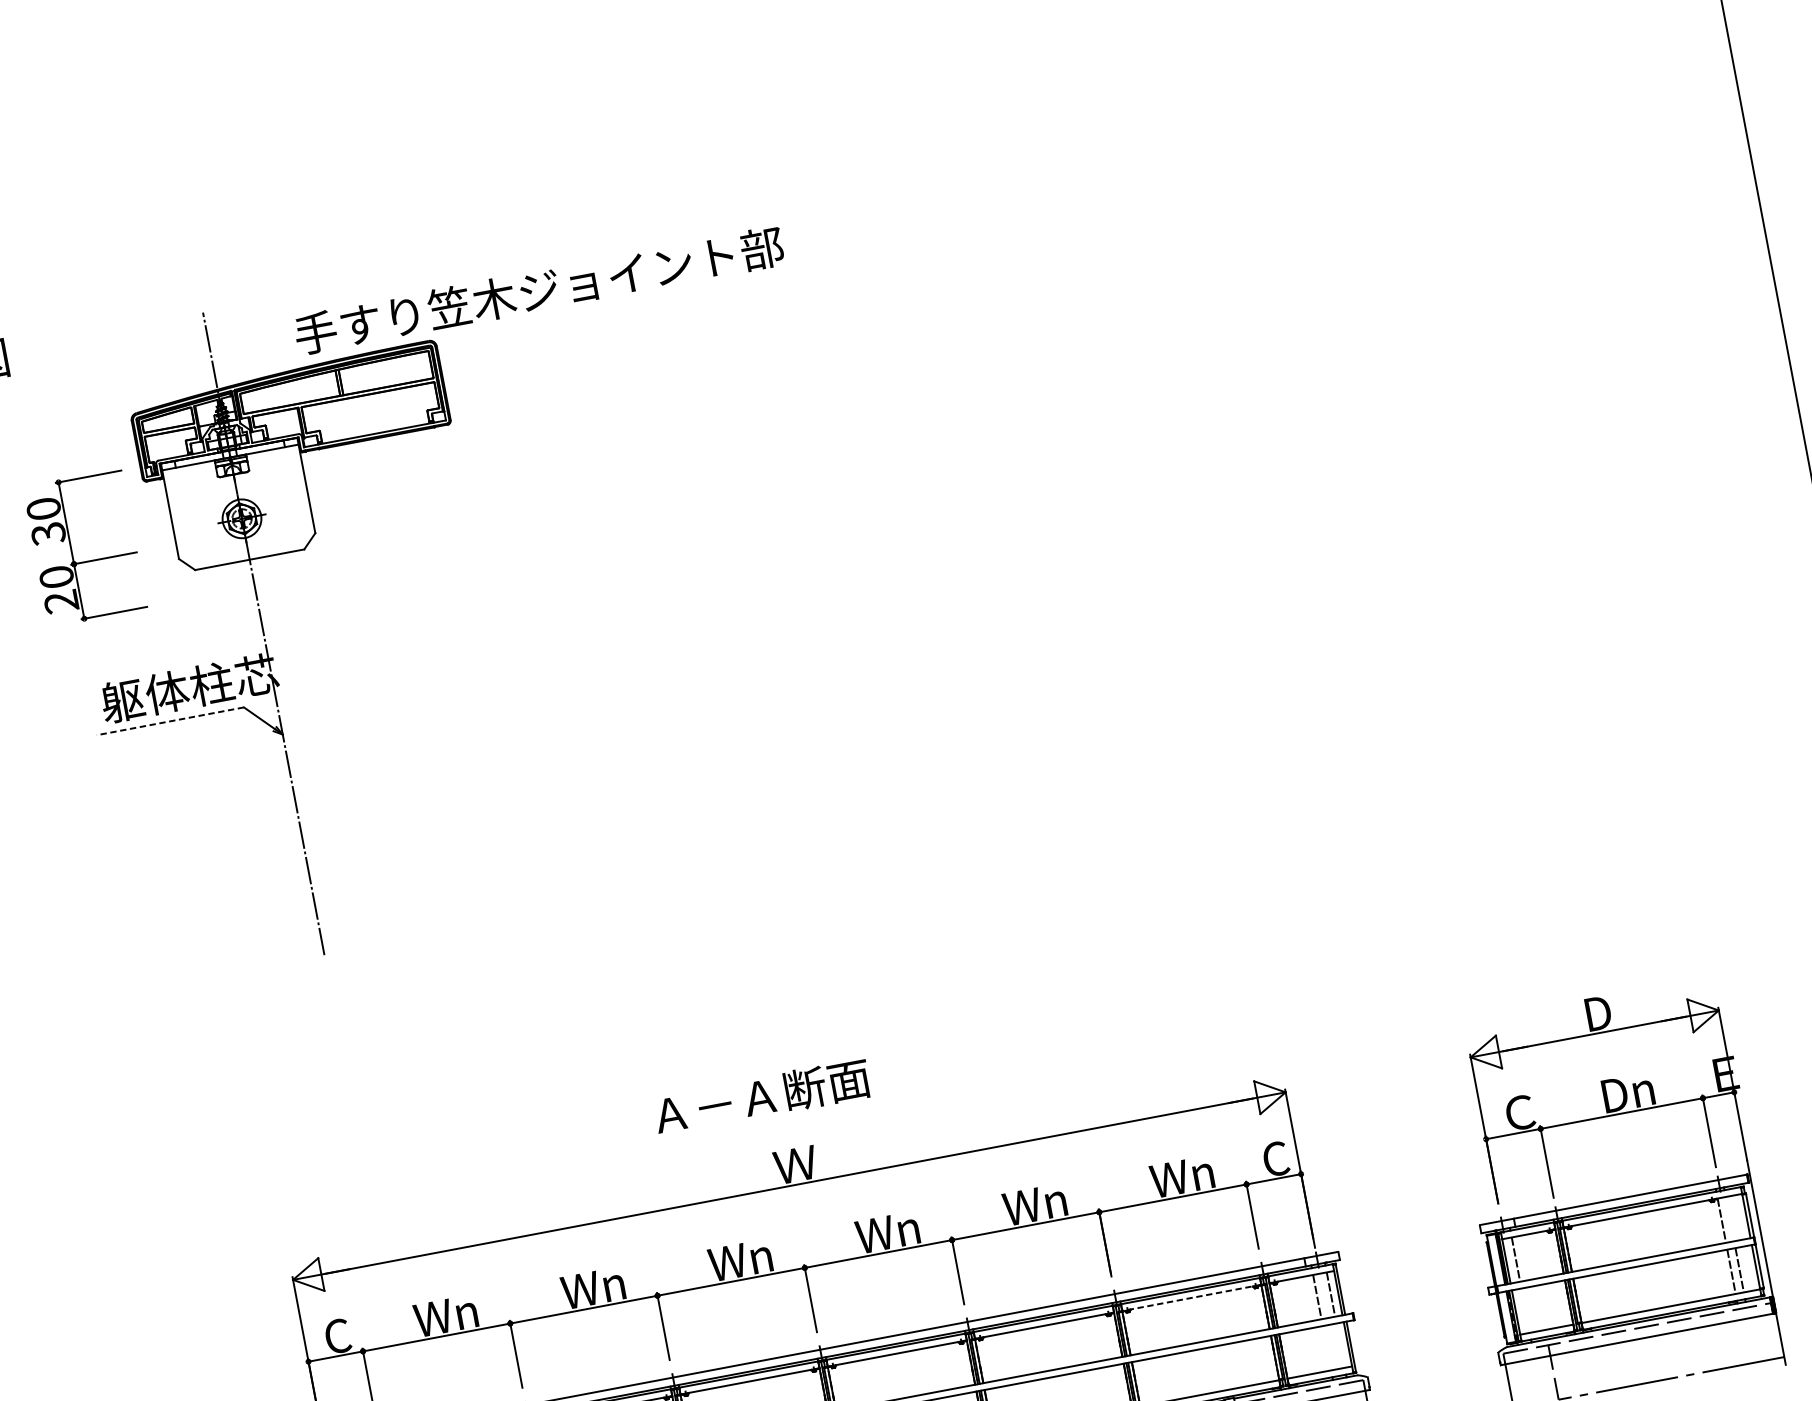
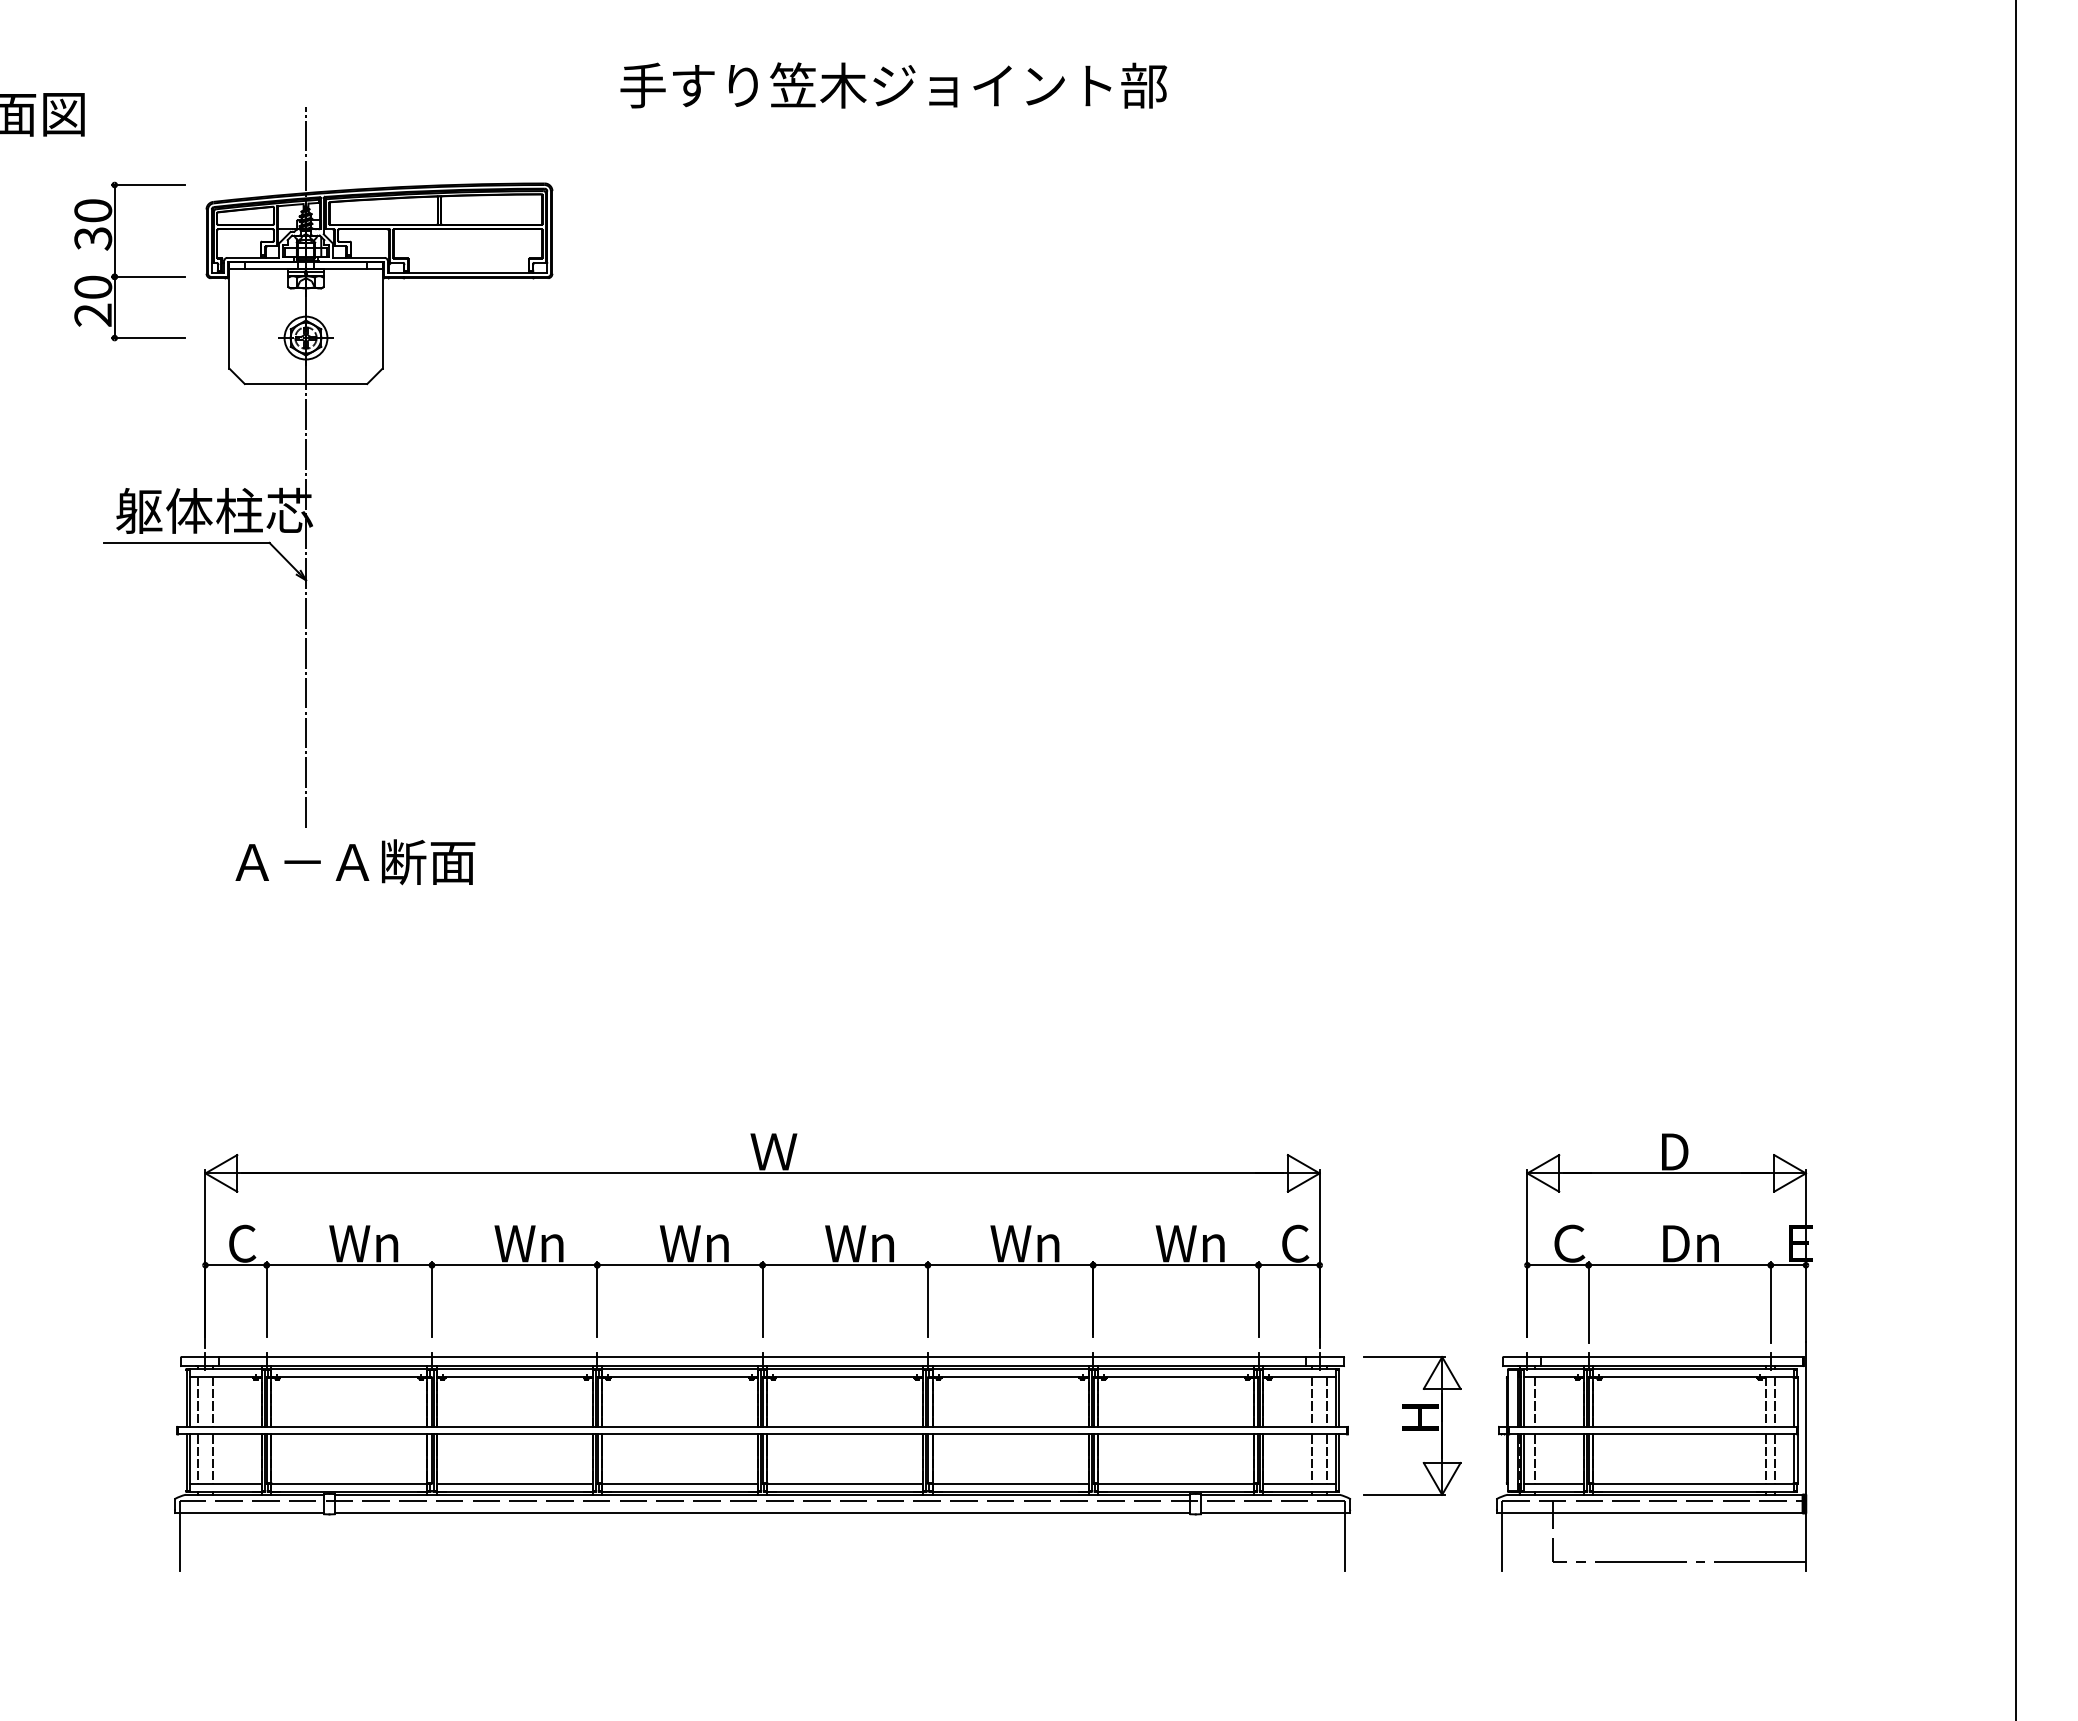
text: (538, 290) -> (893, 85), moved
part: (72, 550) -> (115, 261), moved
line: (169, 721) -> (186, 542), dashed -> solid
text: (762, 1097) -> (355, 862), moved
line: (1730, 1218) -> (1775, 1401), added
line: (1191, 1297) -> (1175, 1376), dashed -> solid
part: (1410, 1301) -> (1412, 1425), added
line: (1526, 1310) -> (1535, 1459), added
line: (1340, 1345) -> (1327, 1459), added
line: (1327, 1348) -> (1312, 1459), added

